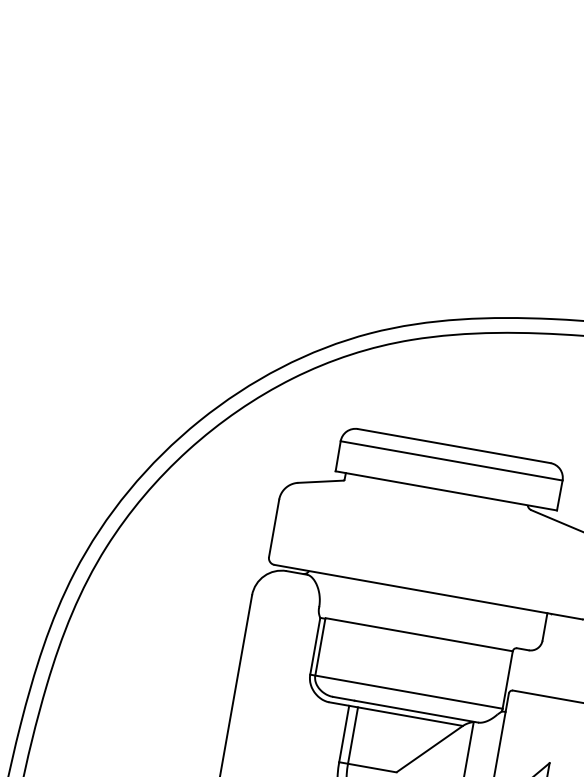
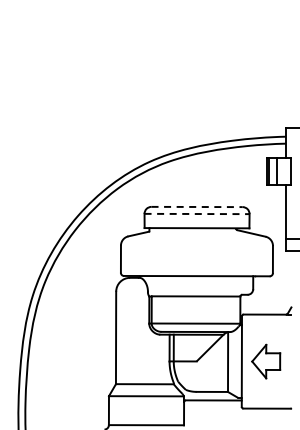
line: (455, 445) -> (197, 206), solid -> dashed
line: (452, 462) -> (197, 214), solid -> dashed

